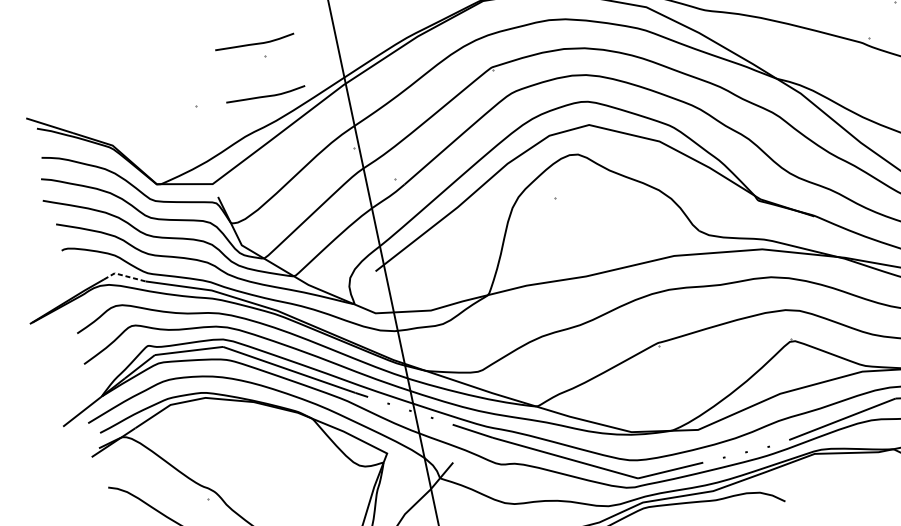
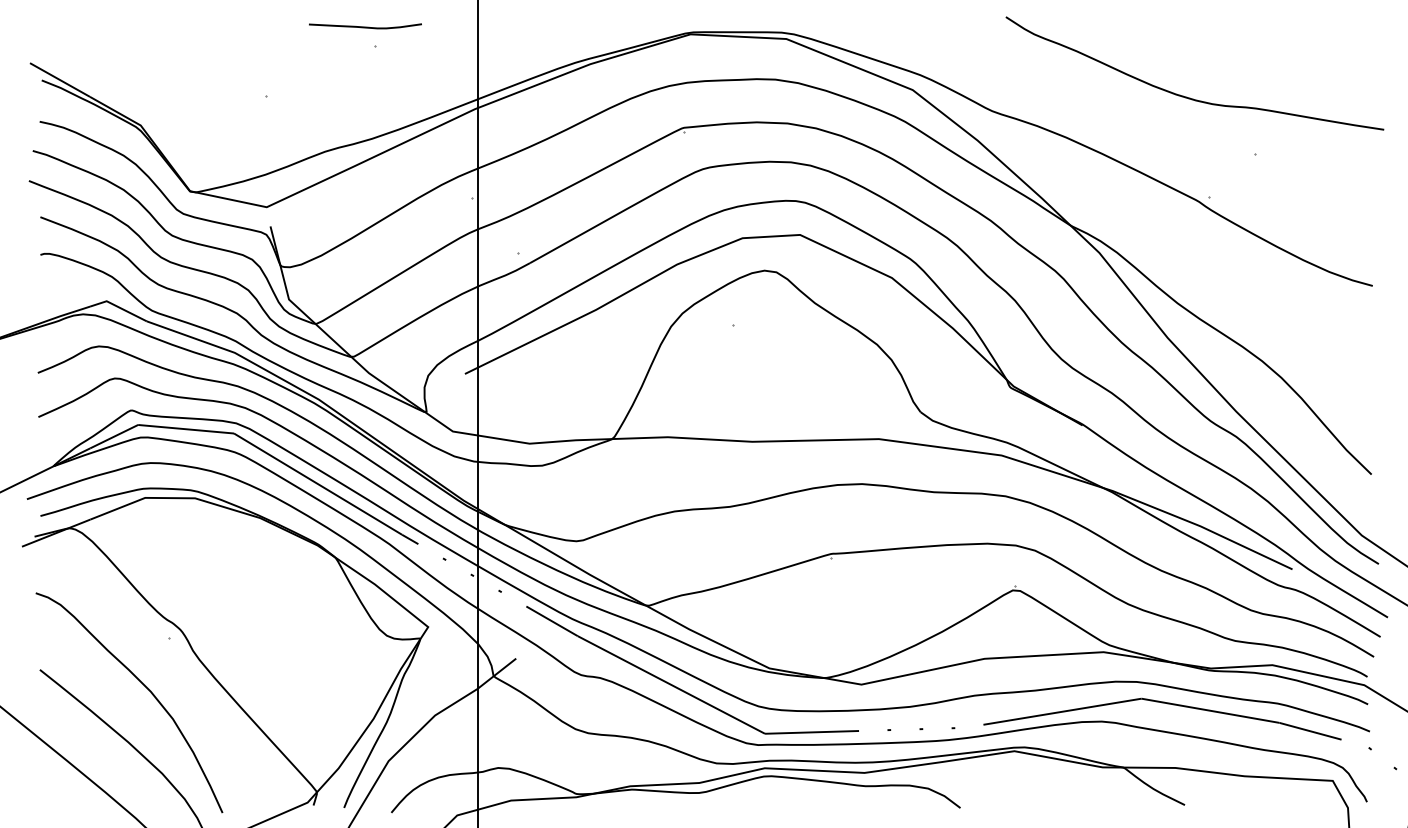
curve: (266, 95) -> (365, 101), removed
line: (123, 275) -> (118, 307), dashed -> solid

